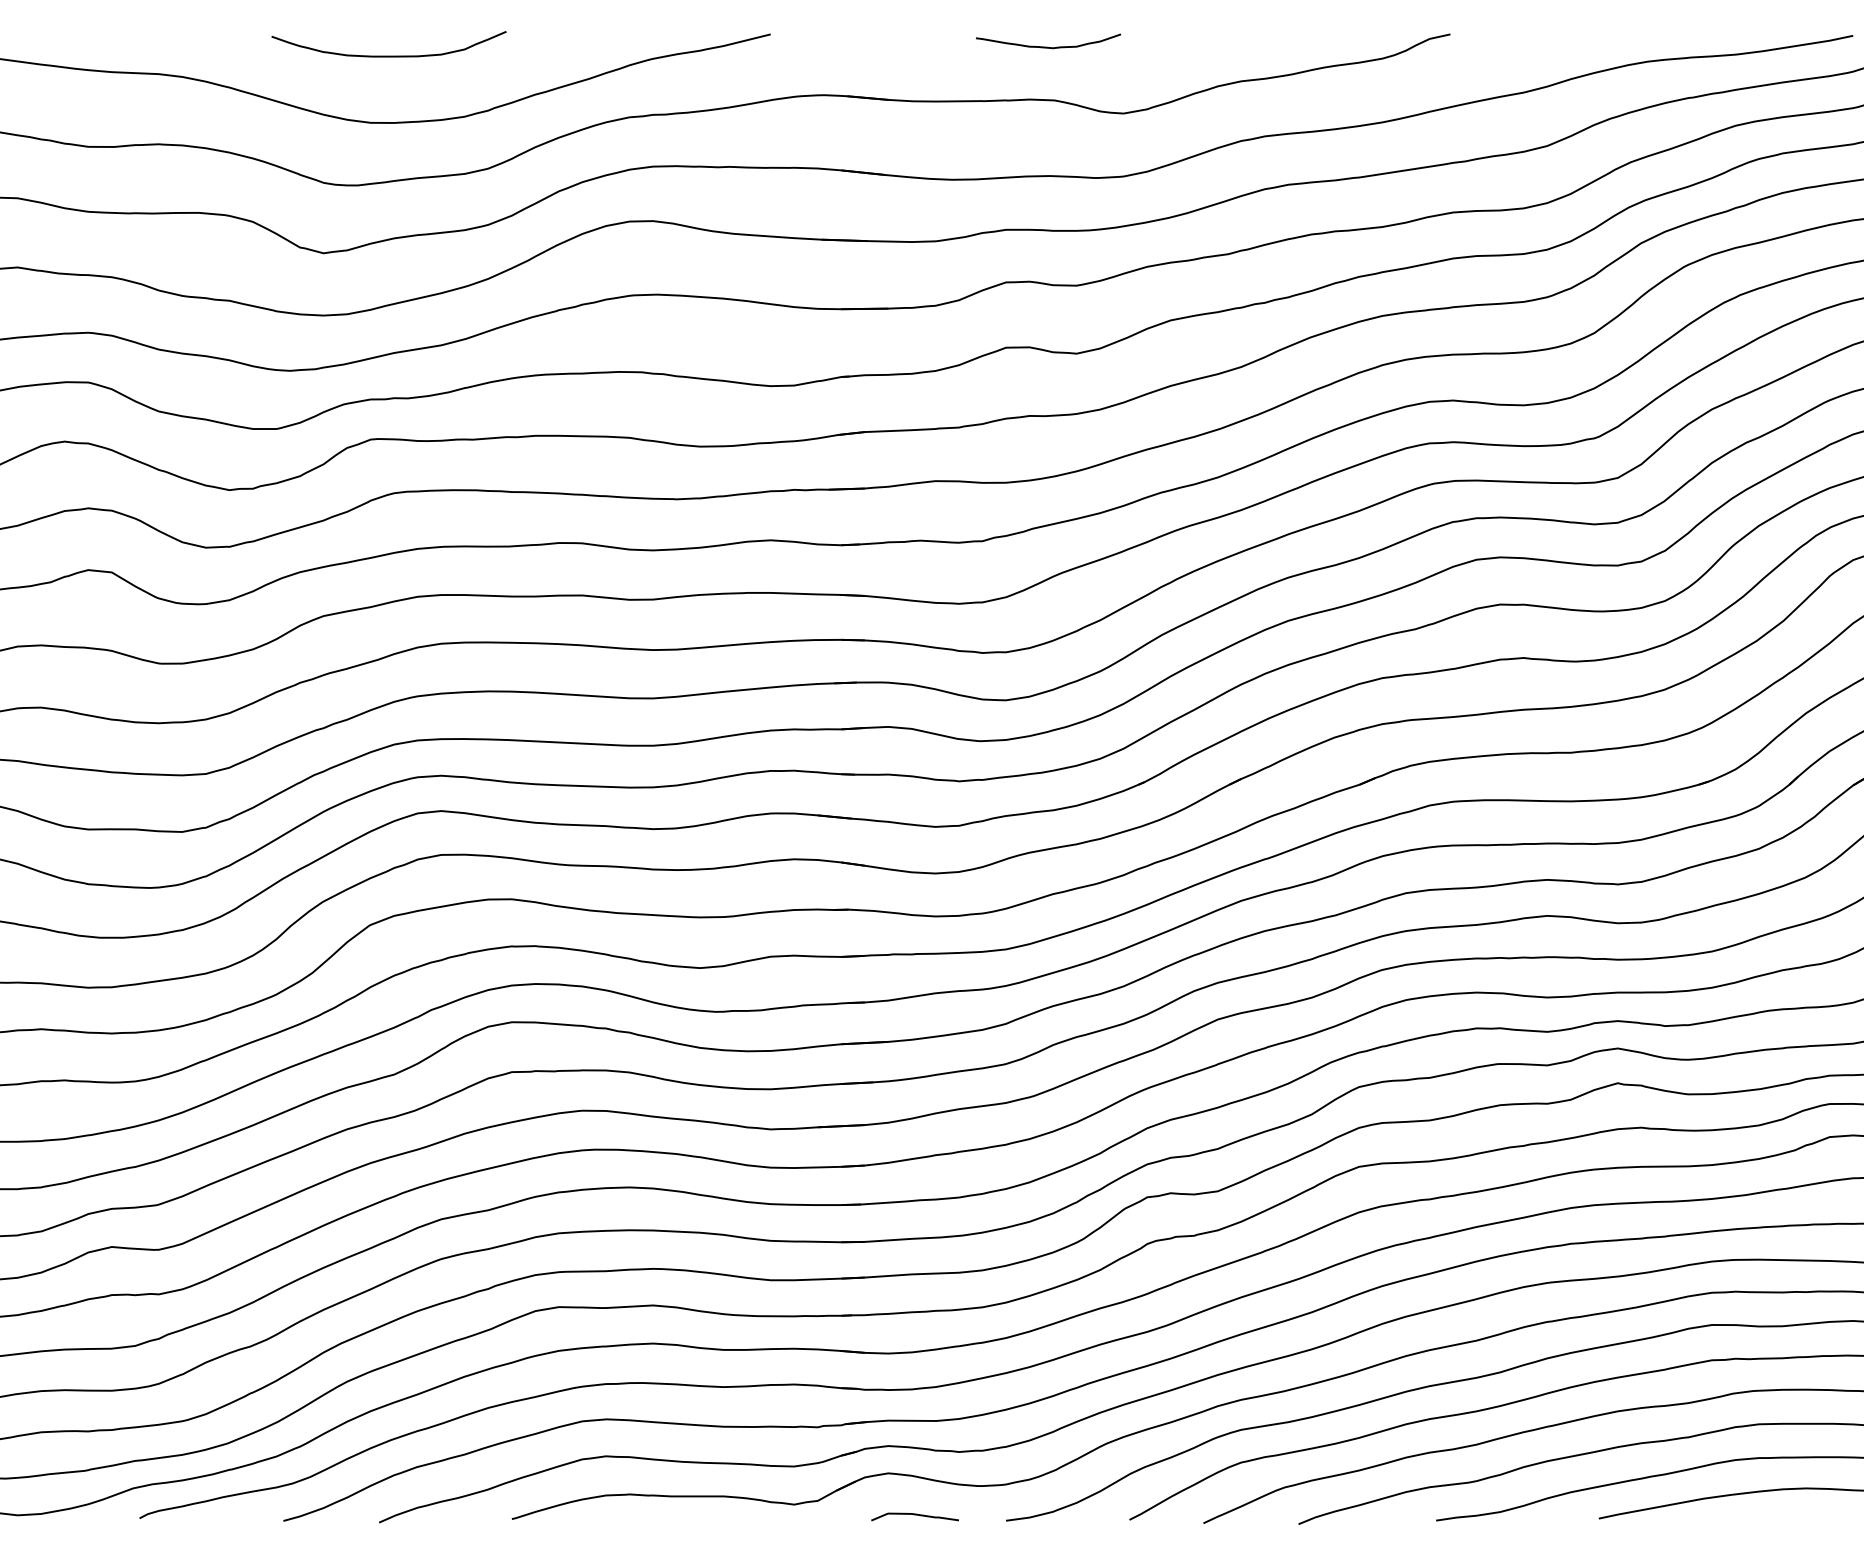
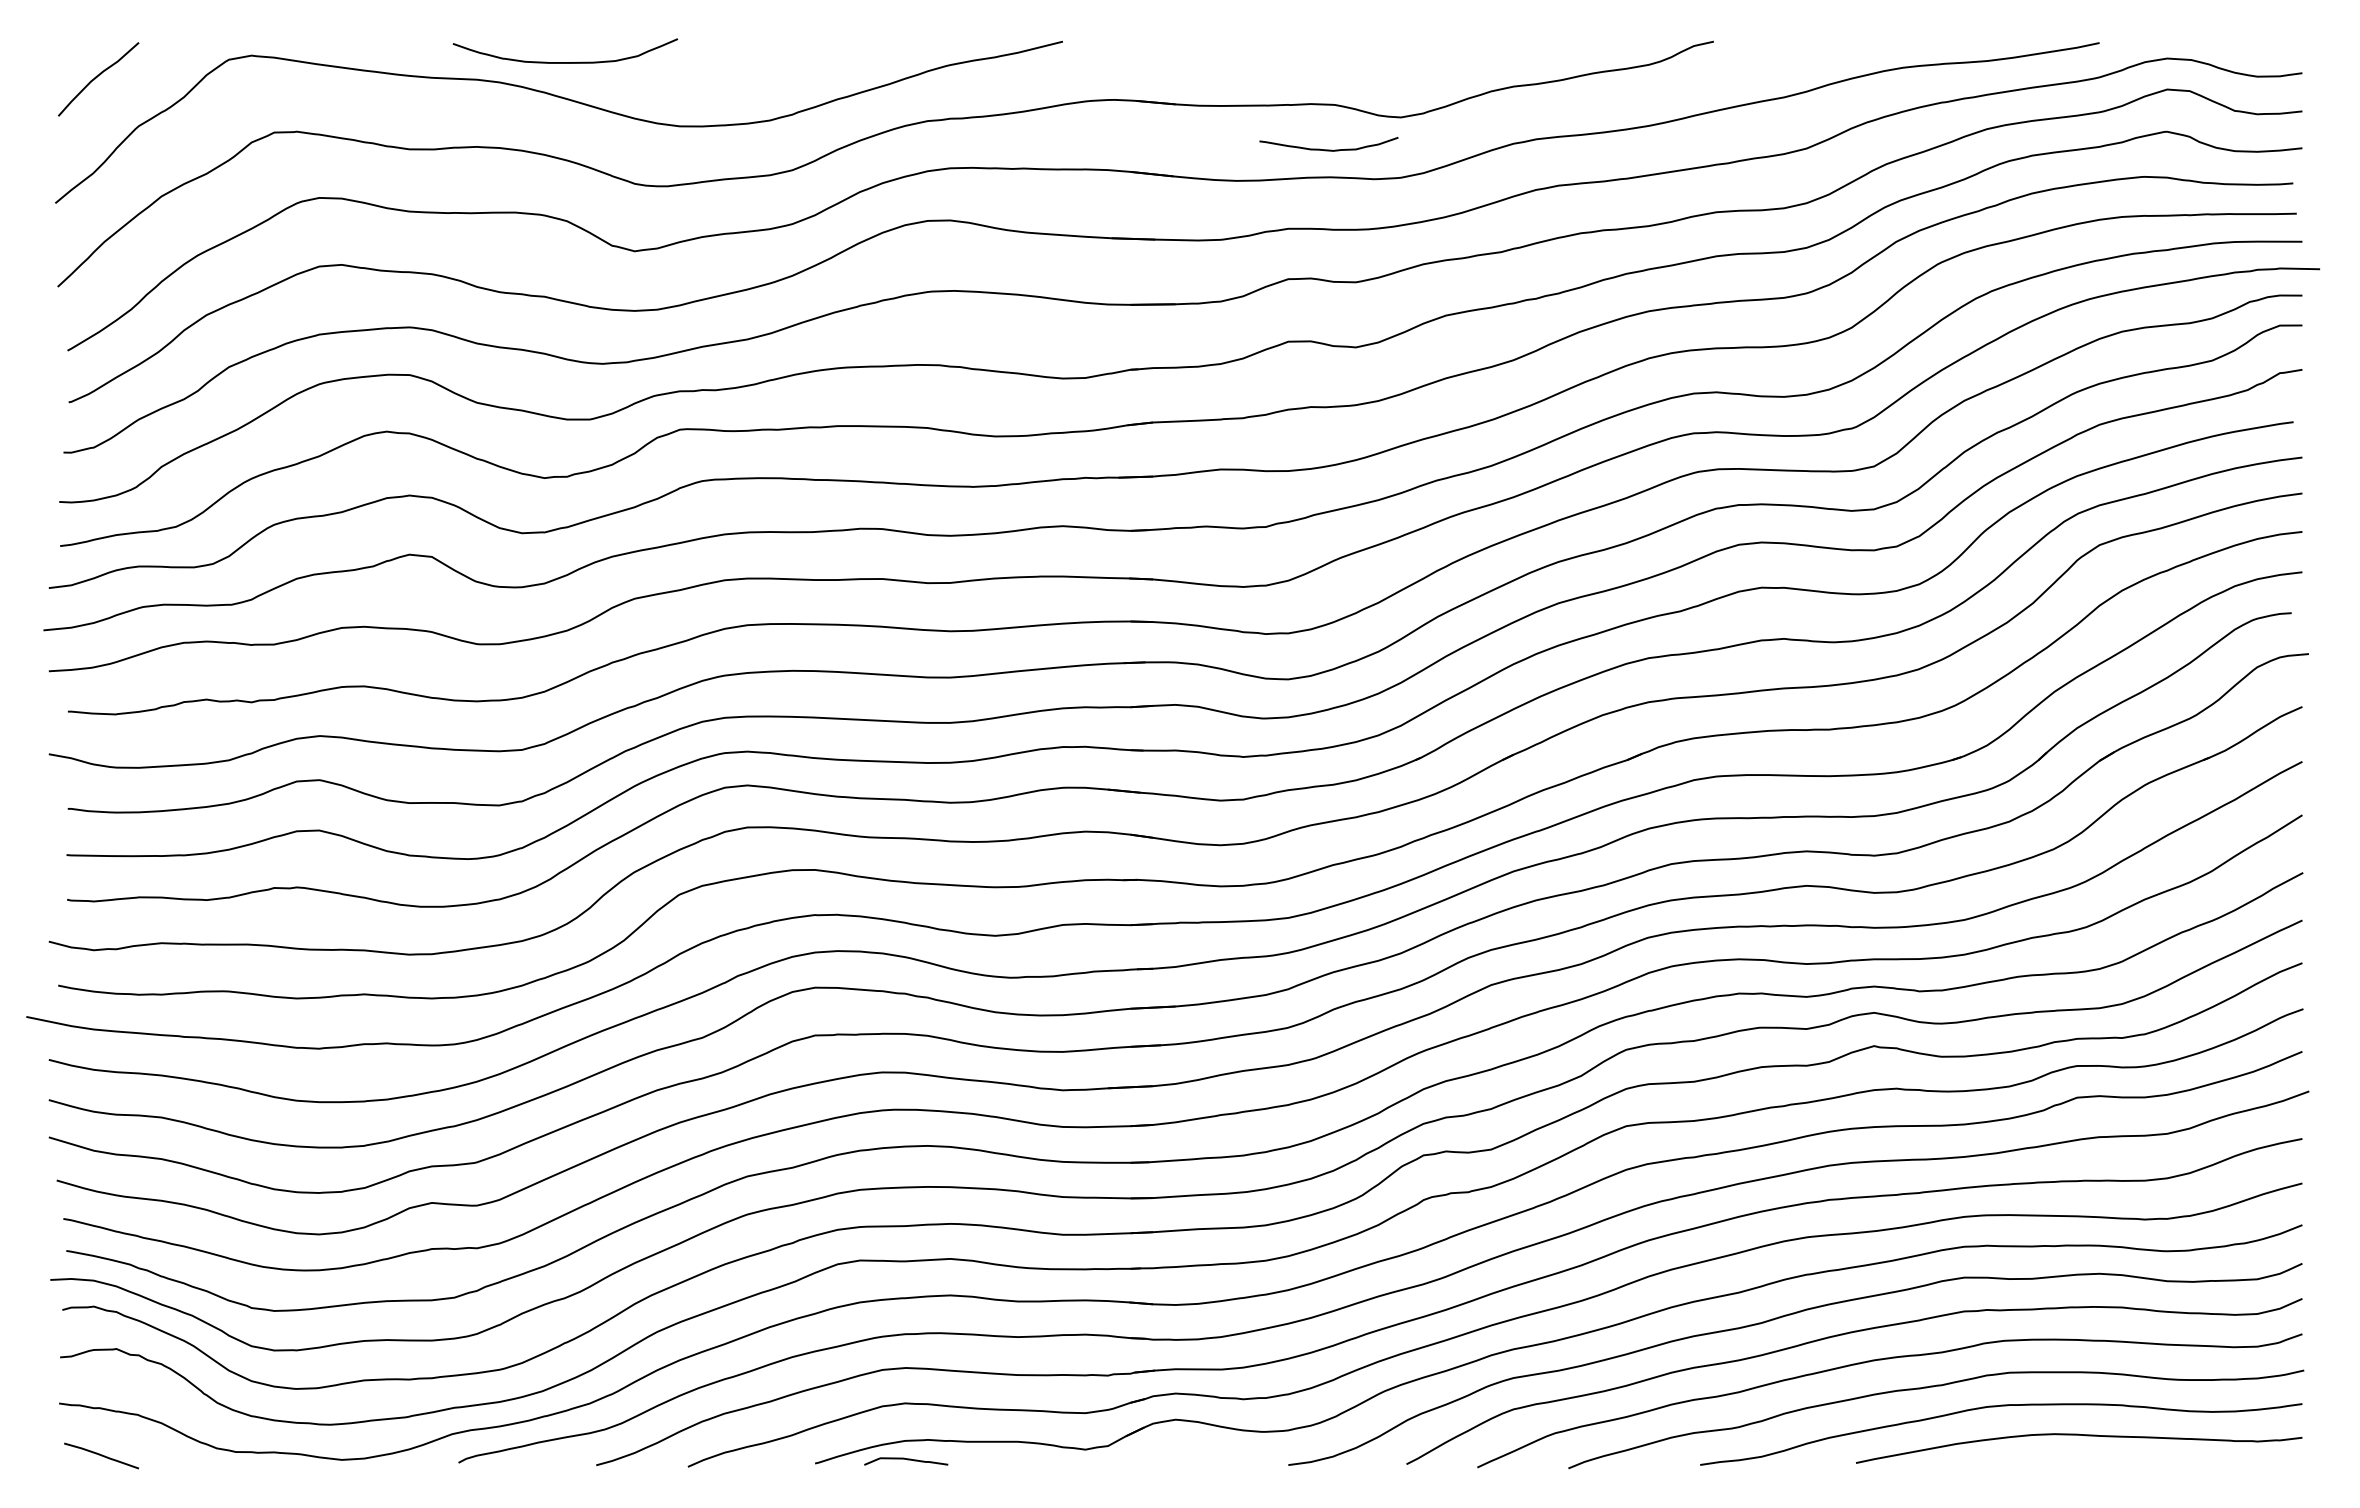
curve: (1048, 46) -> (1328, 149), moved
curve: (388, 56) -> (564, 62), moved
curve: (916, 1515) -> (907, 1460), moved

